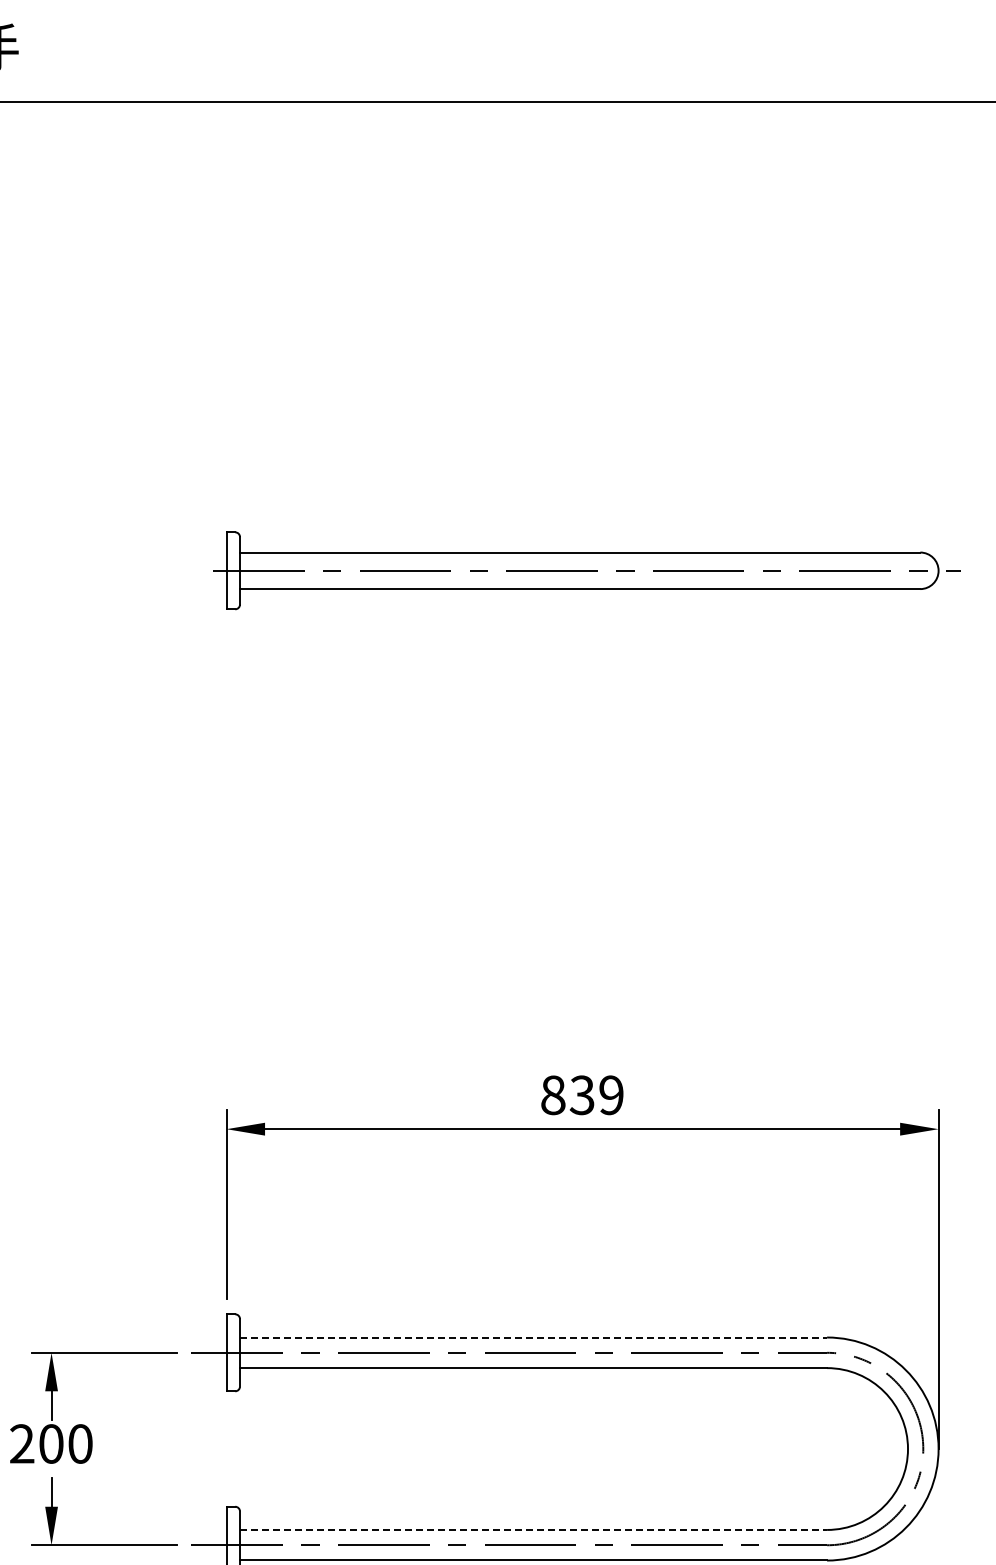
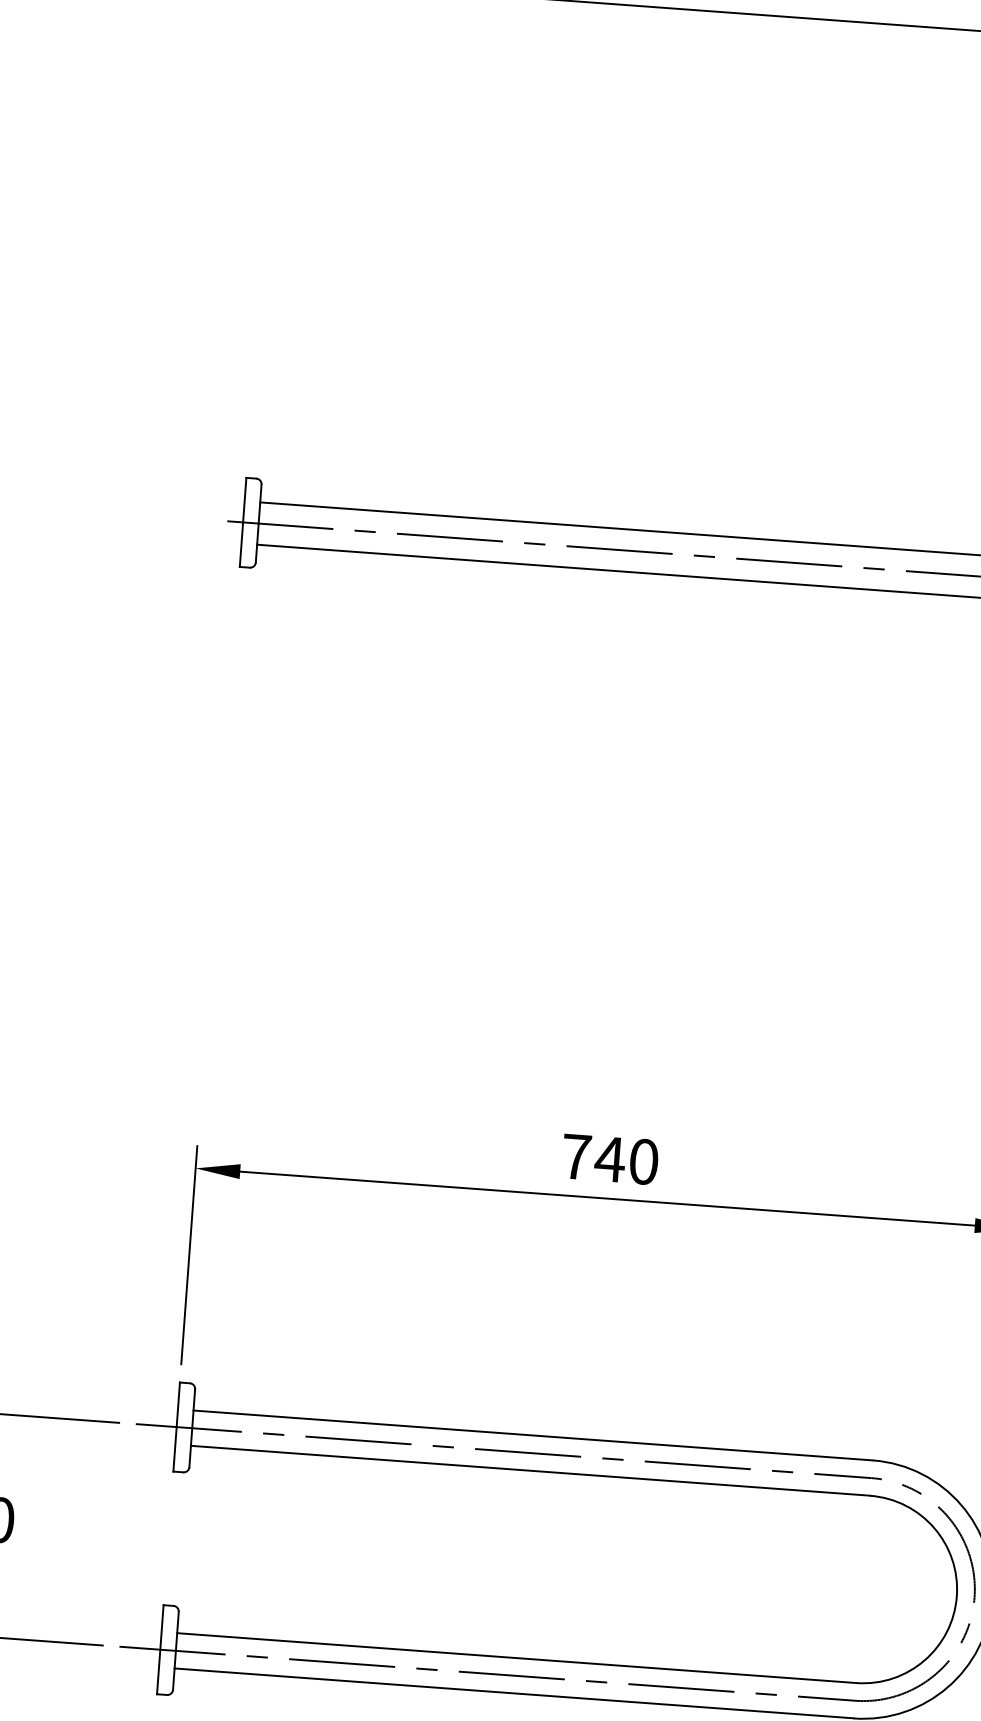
text: (582, 1095) -> (610, 1159), 839 -> 740
line: (533, 1337) -> (533, 1435), dashed -> solid
line: (533, 1529) -> (516, 1657), dashed -> solid

